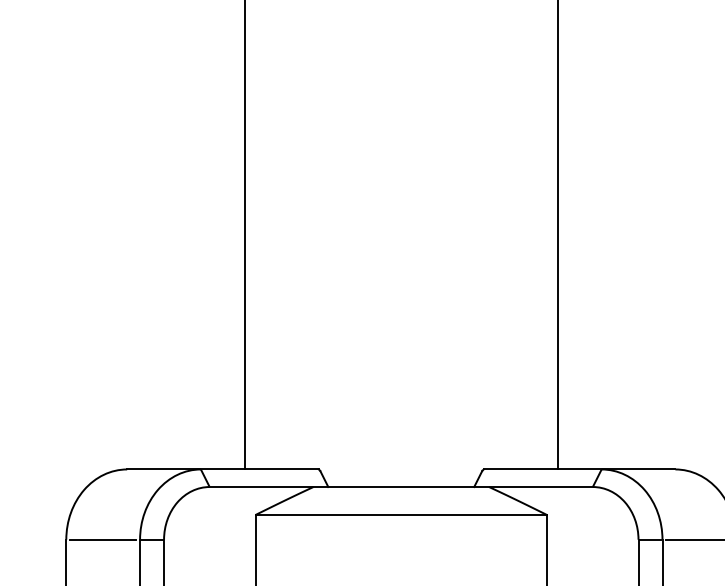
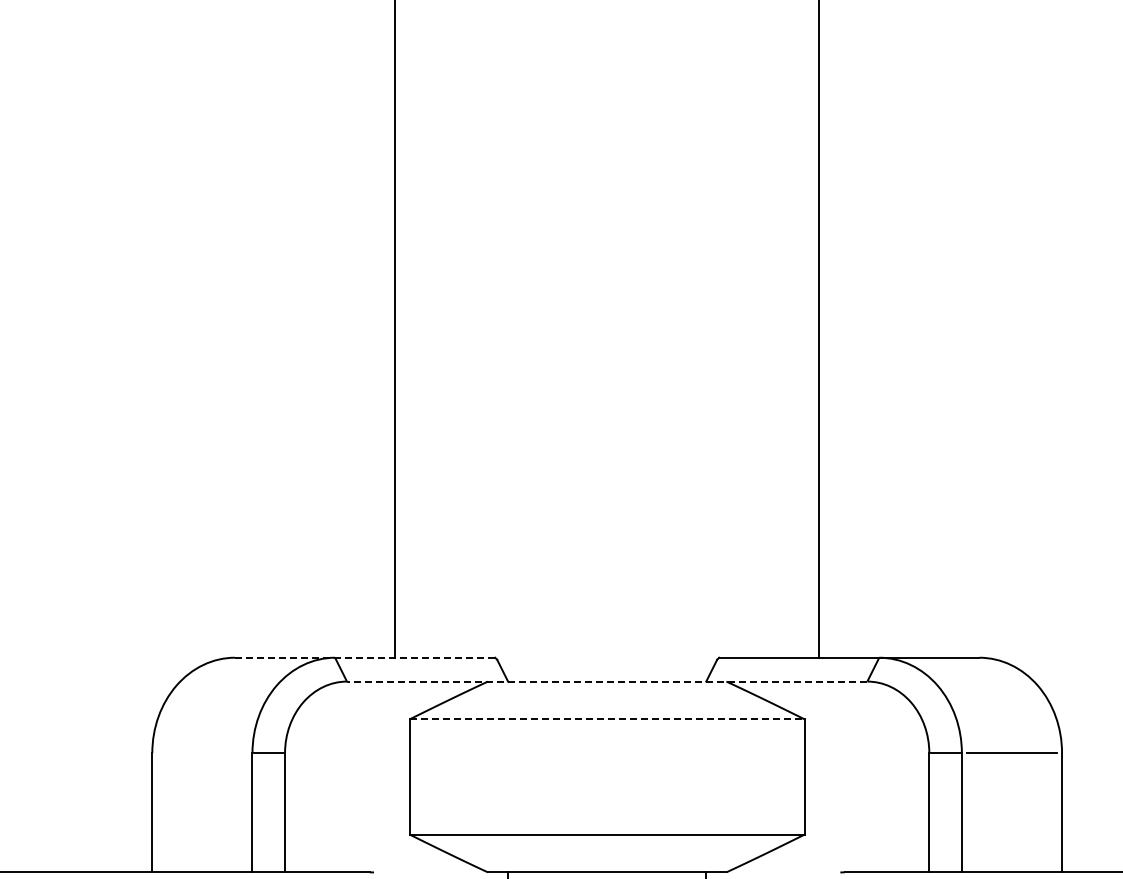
line: (223, 469) -> (365, 657), solid -> dashed
line: (400, 486) -> (606, 681), solid -> dashed
line: (401, 514) -> (607, 719), solid -> dashed
line: (103, 539) -> (202, 753), removed

